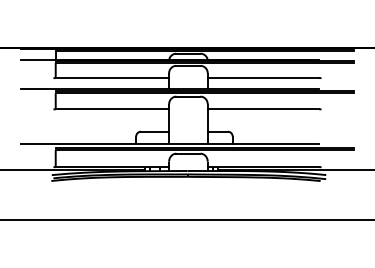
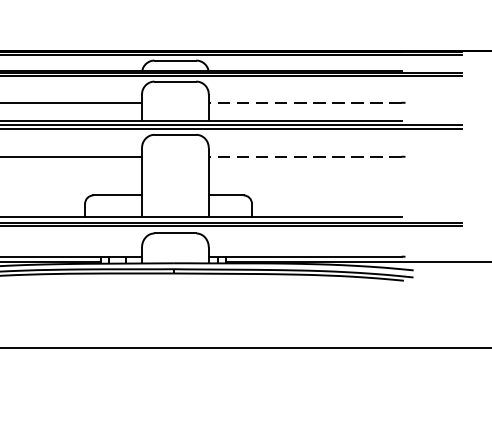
line: (263, 78) -> (305, 103), solid -> dashed
line: (263, 109) -> (305, 157), solid -> dashed

